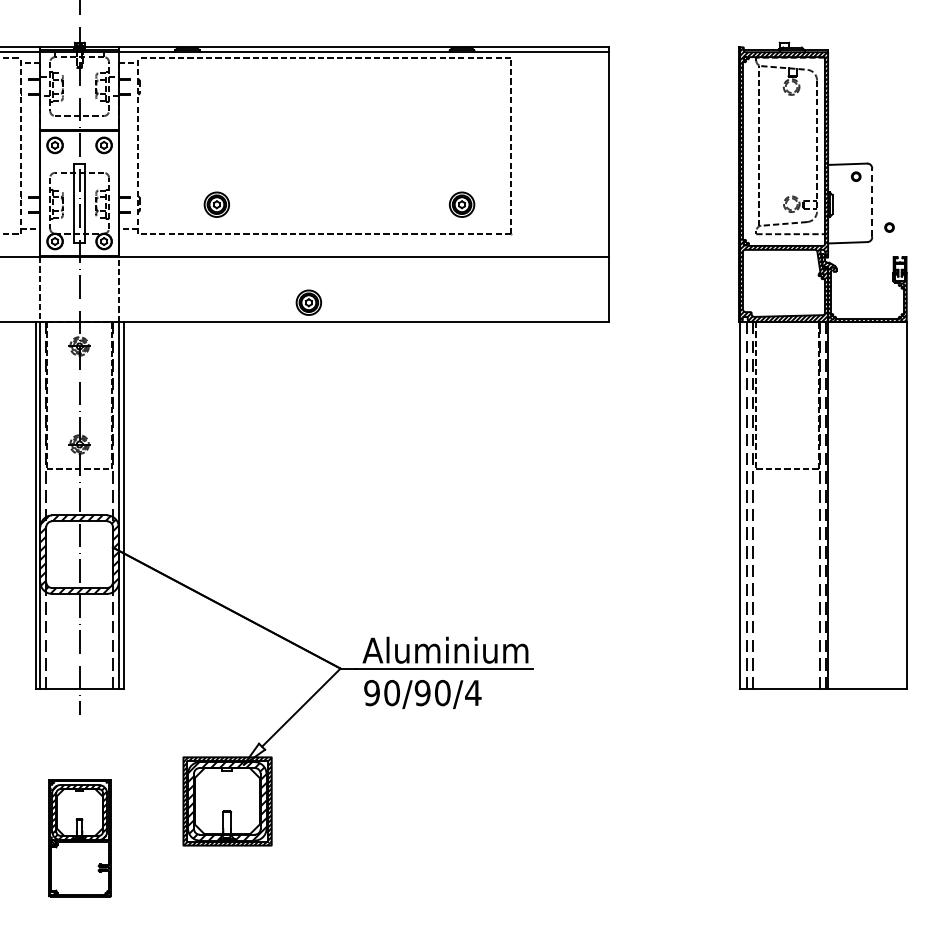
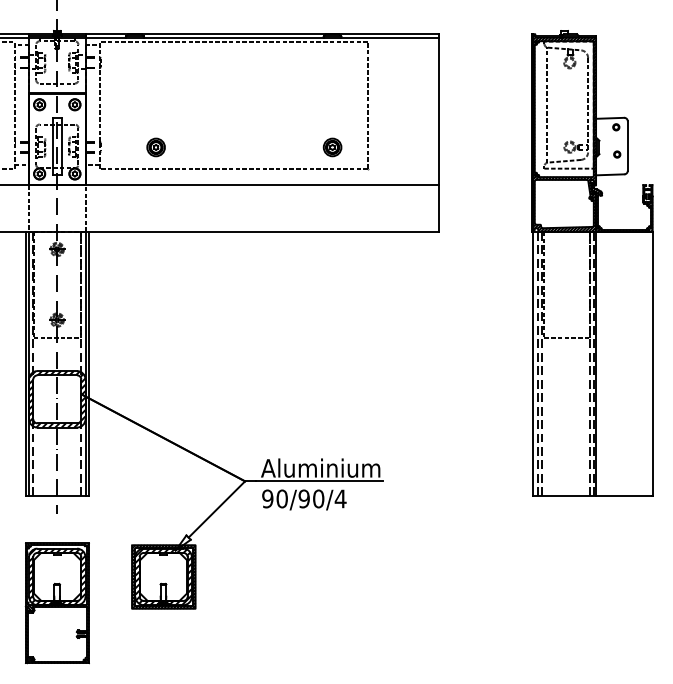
line: (872, 202) -> (628, 145), dashed -> solid
part: (889, 227) -> (617, 154), moved
part: (308, 302) -> (222, 217), removed
part: (79, 838) -> (57, 603), size x1.43

